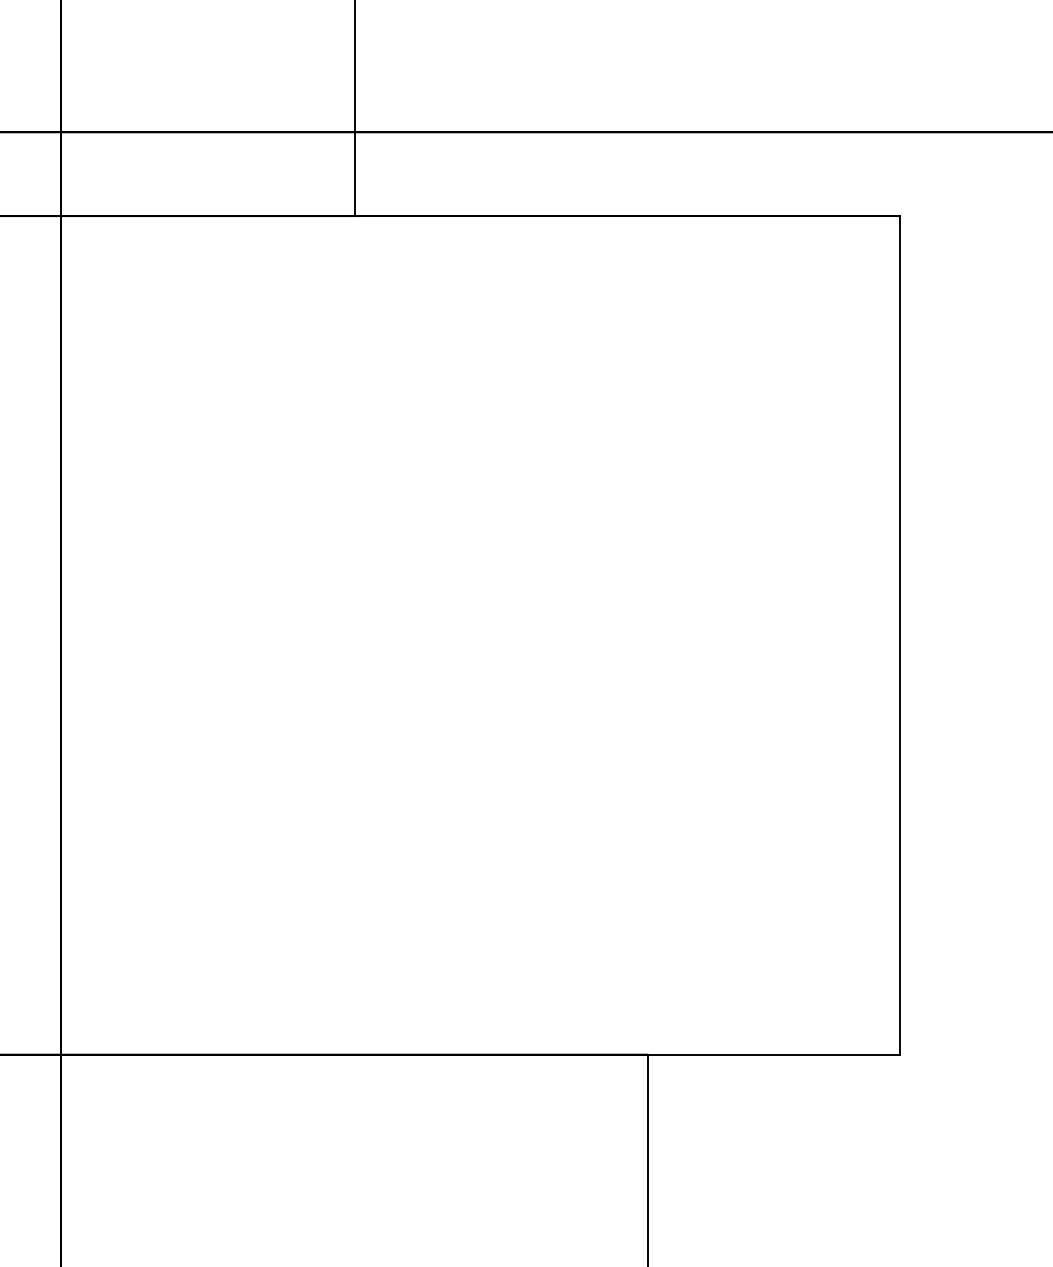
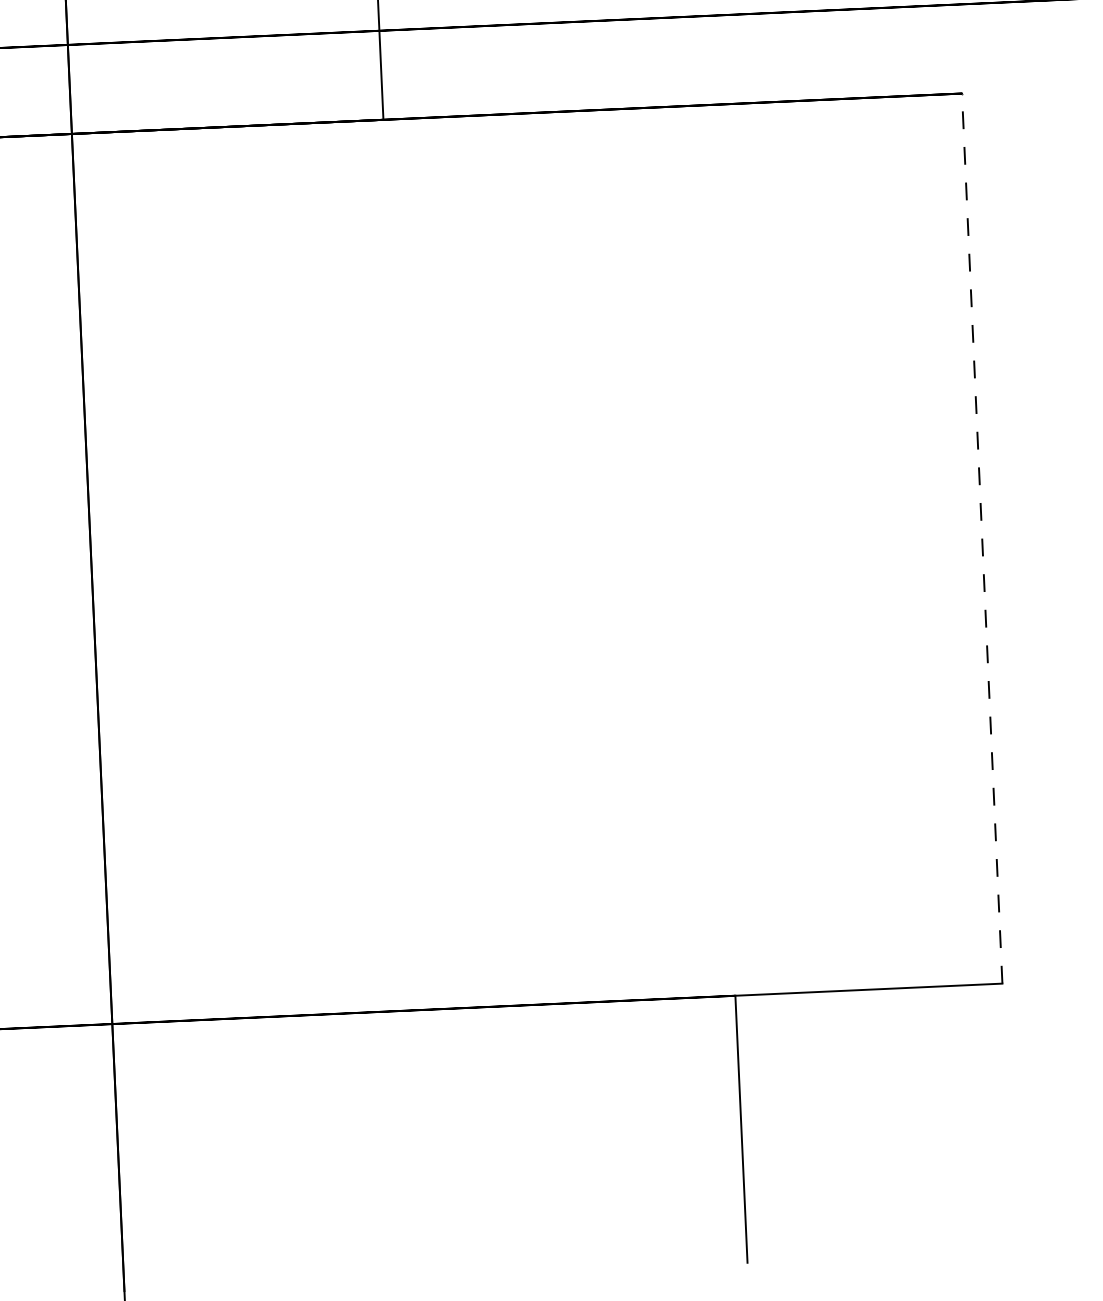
line: (899, 634) -> (981, 537), solid -> dashed

